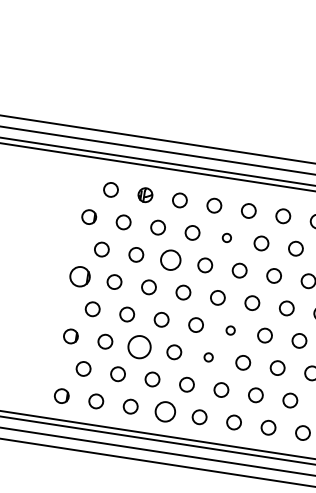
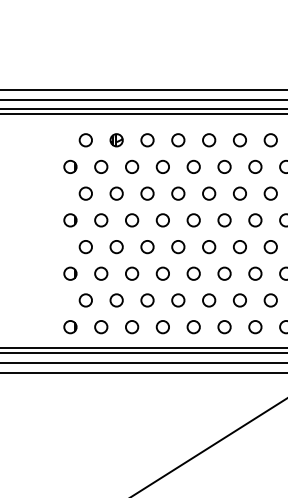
circle: (226, 237) -> (193, 166), size x1.67
circle: (170, 259) -> (147, 193), size x0.71
circle: (80, 276) -> (70, 220), size x0.71
circle: (230, 330) -> (209, 247), size x1.67
circle: (140, 346) -> (132, 273), size x0.62
circle: (208, 357) -> (193, 273), size x1.67
circle: (164, 412) -> (162, 327), size x0.71

